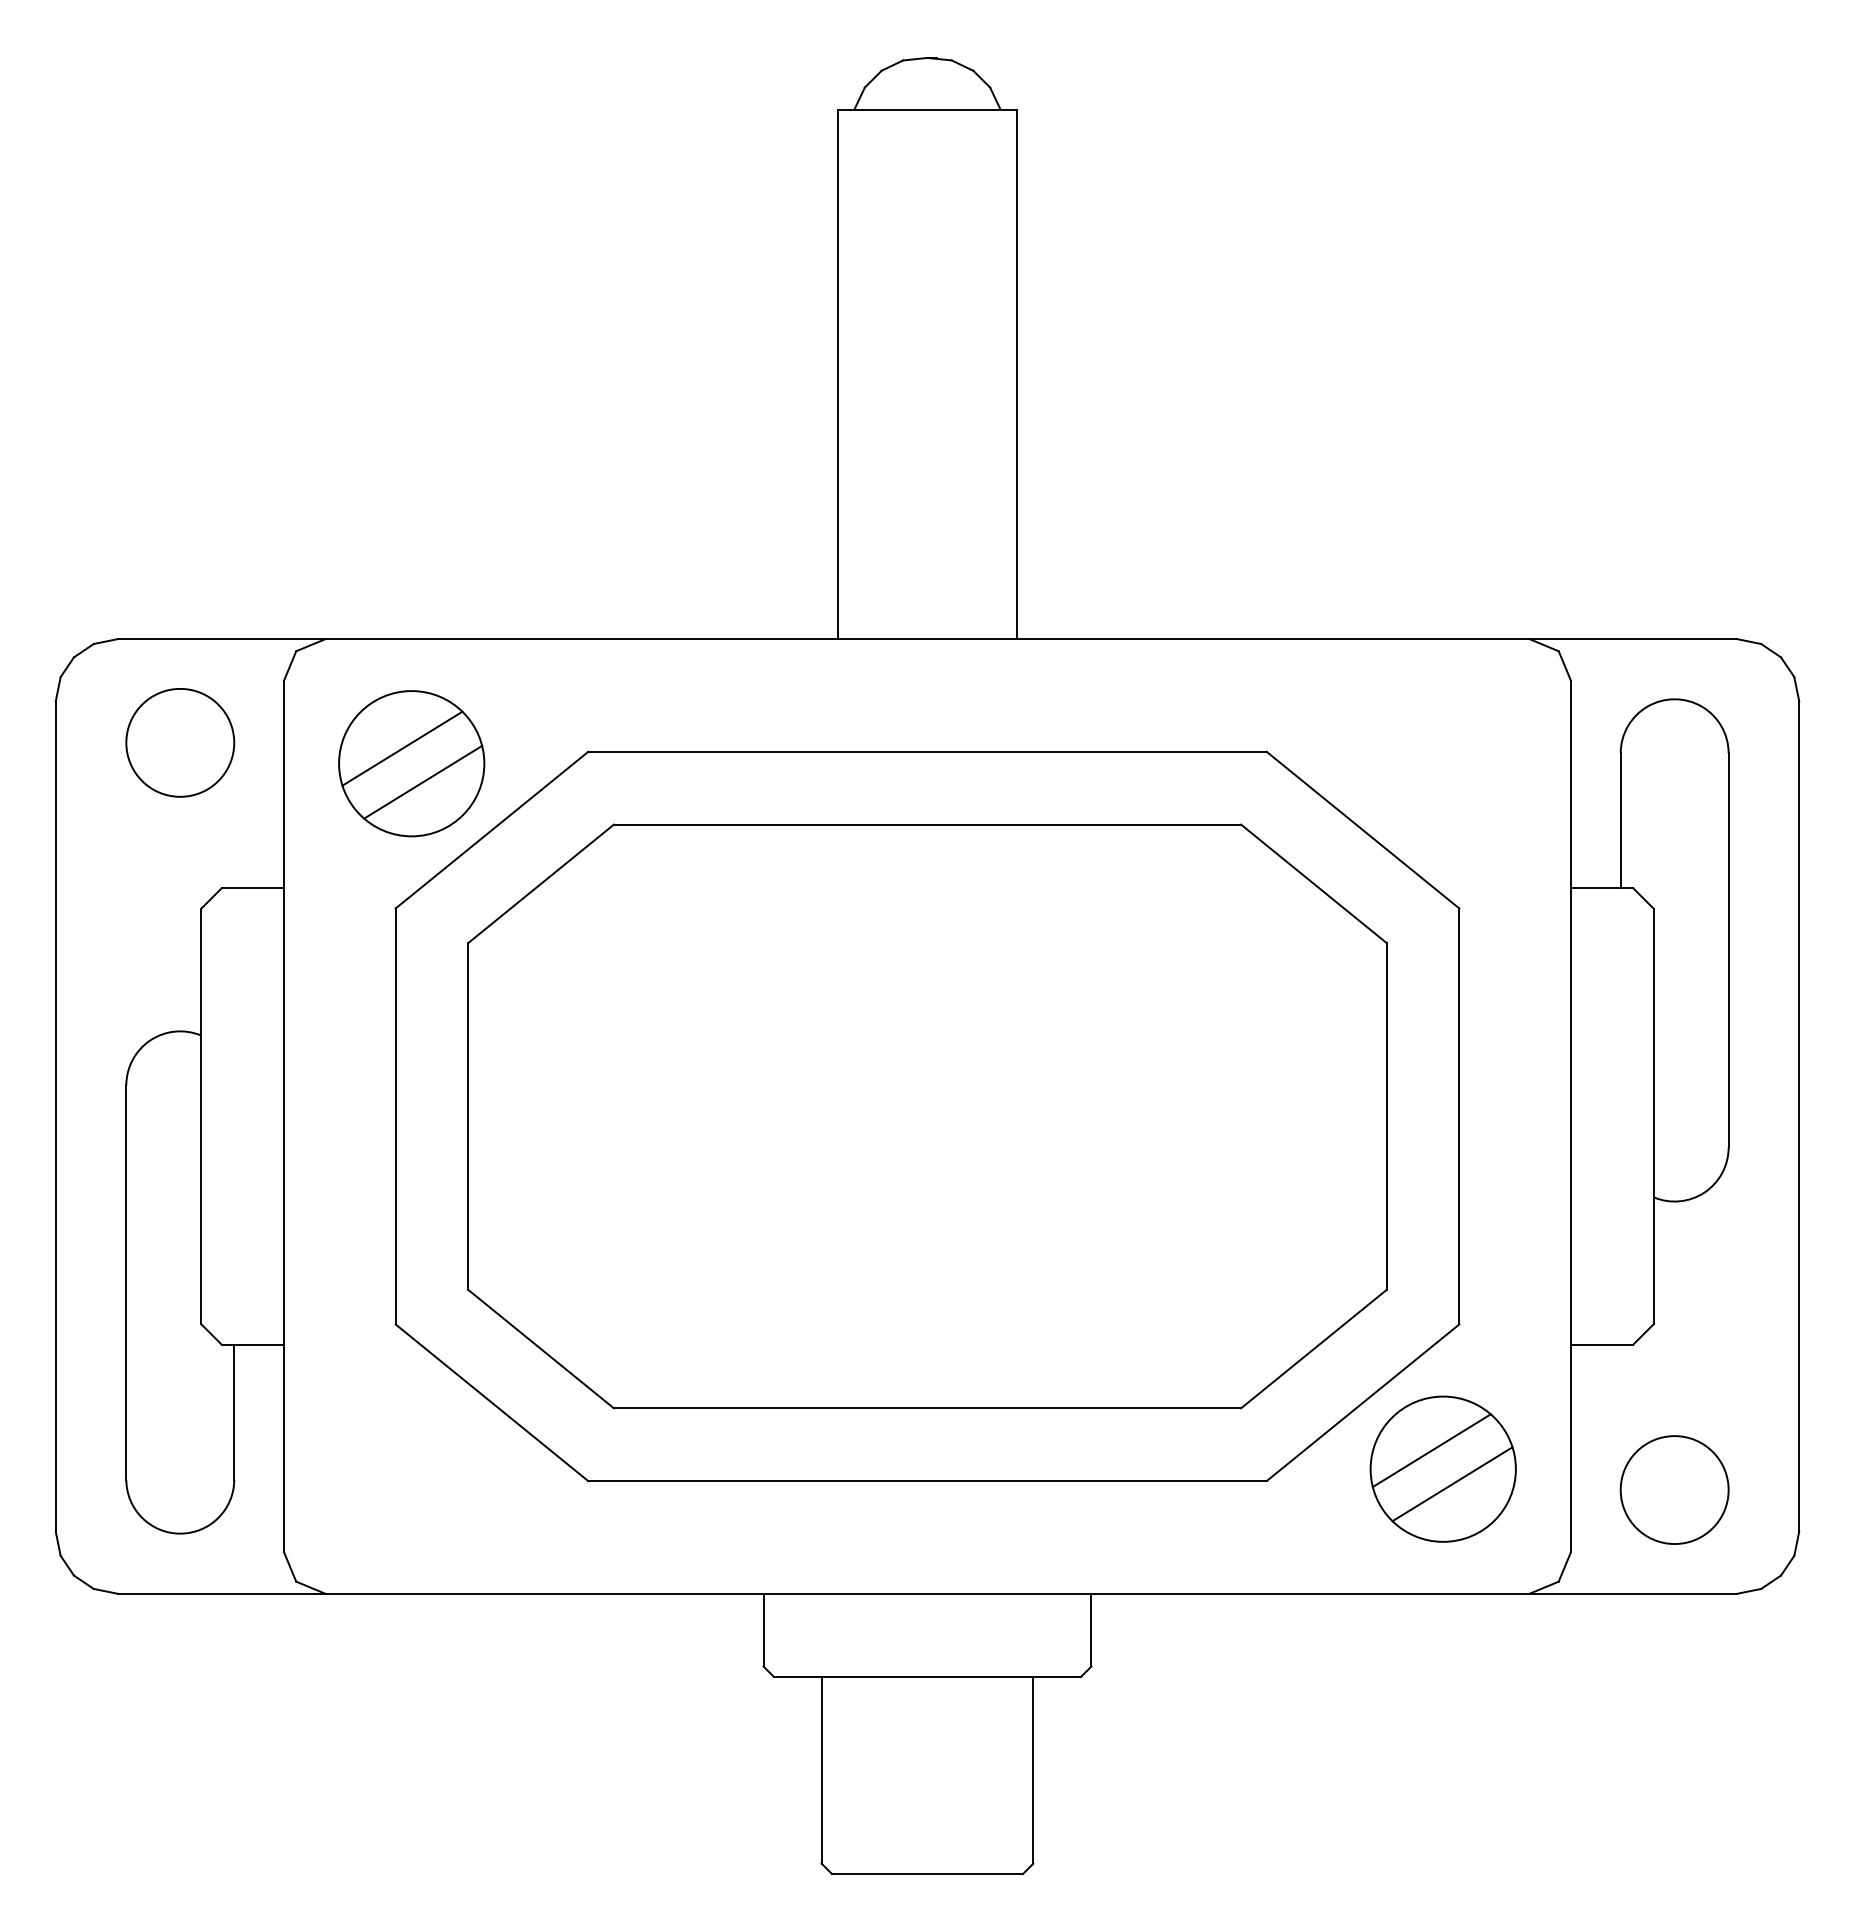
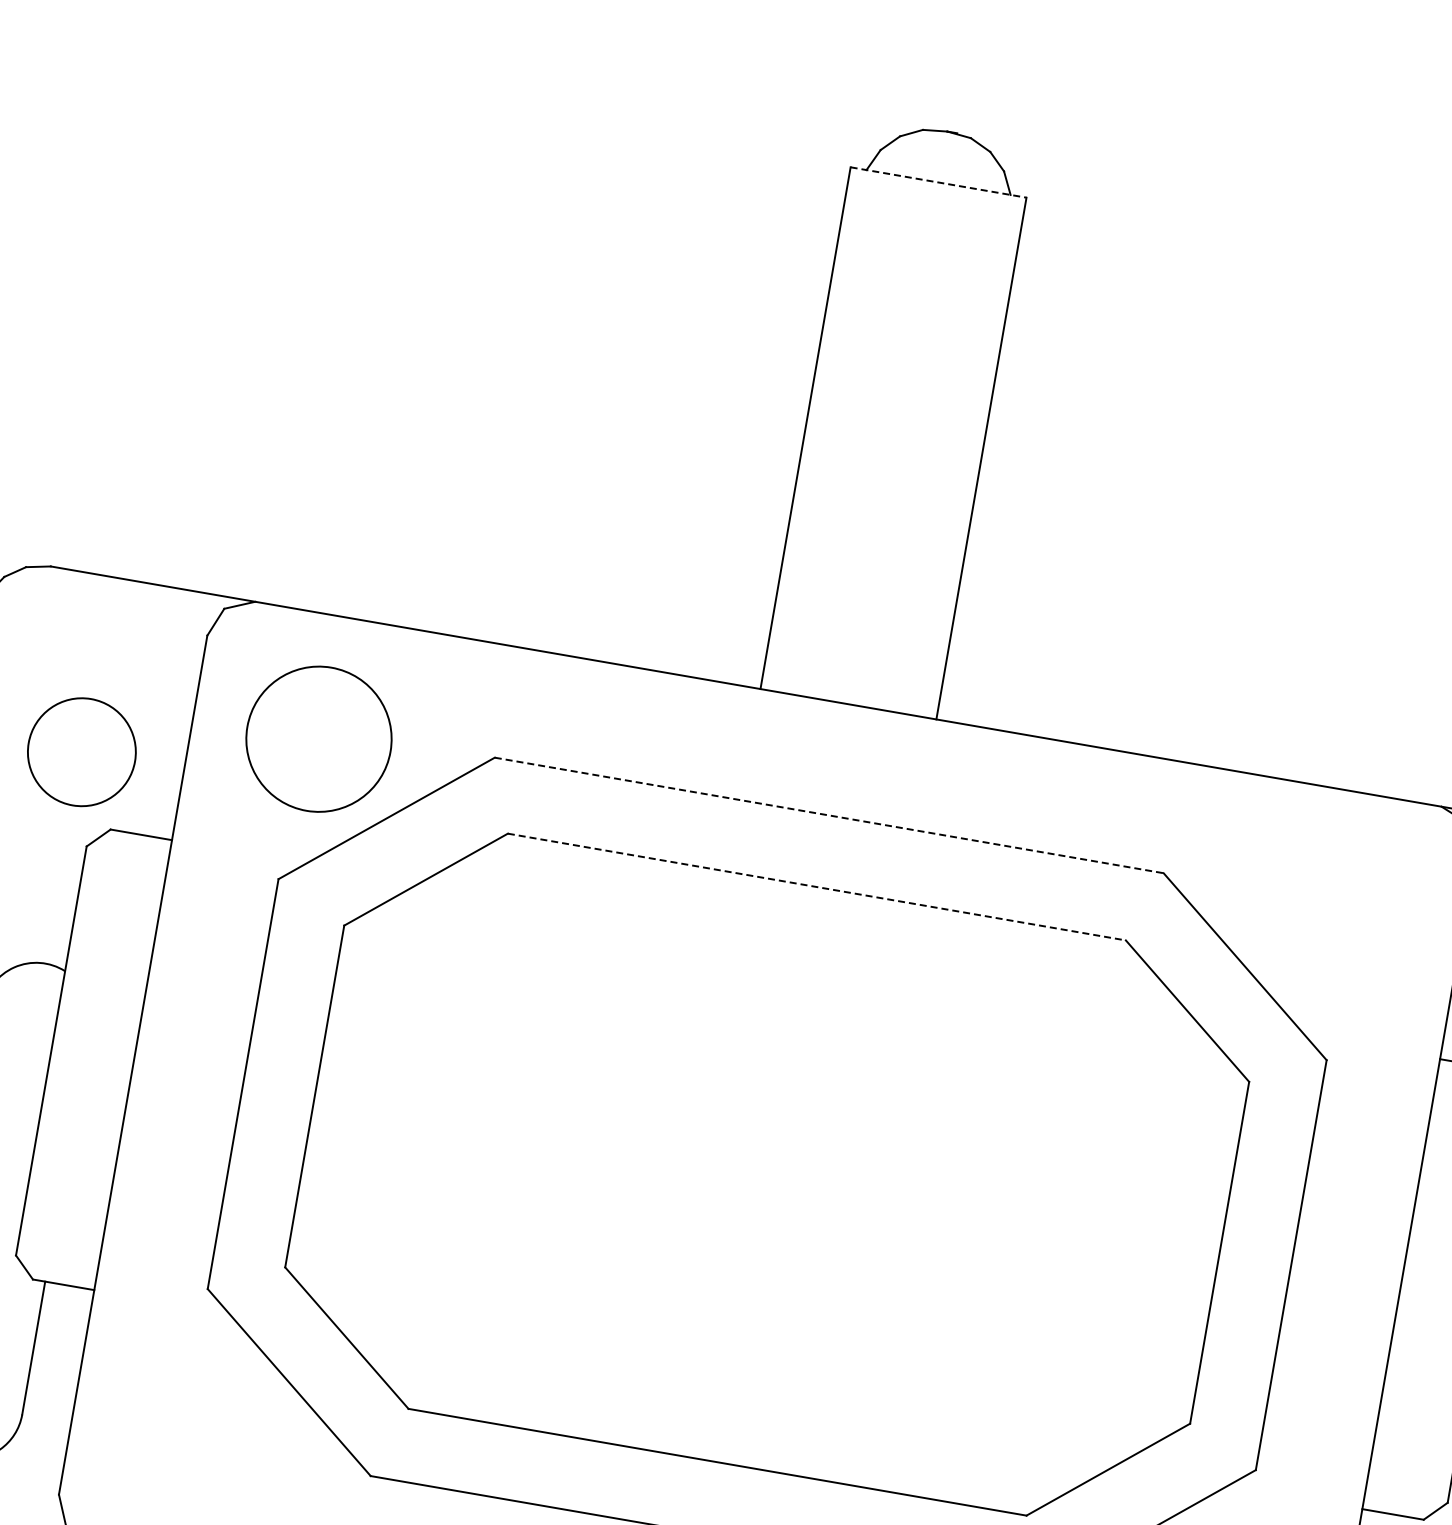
line: (927, 109) -> (938, 182), solid -> dashed
circle: (180, 742) -> (82, 751), moved
line: (402, 748) -> (312, 722), removed
line: (927, 751) -> (829, 815), solid -> dashed
line: (423, 781) -> (327, 758), removed
line: (927, 824) -> (816, 886), solid -> dashed

